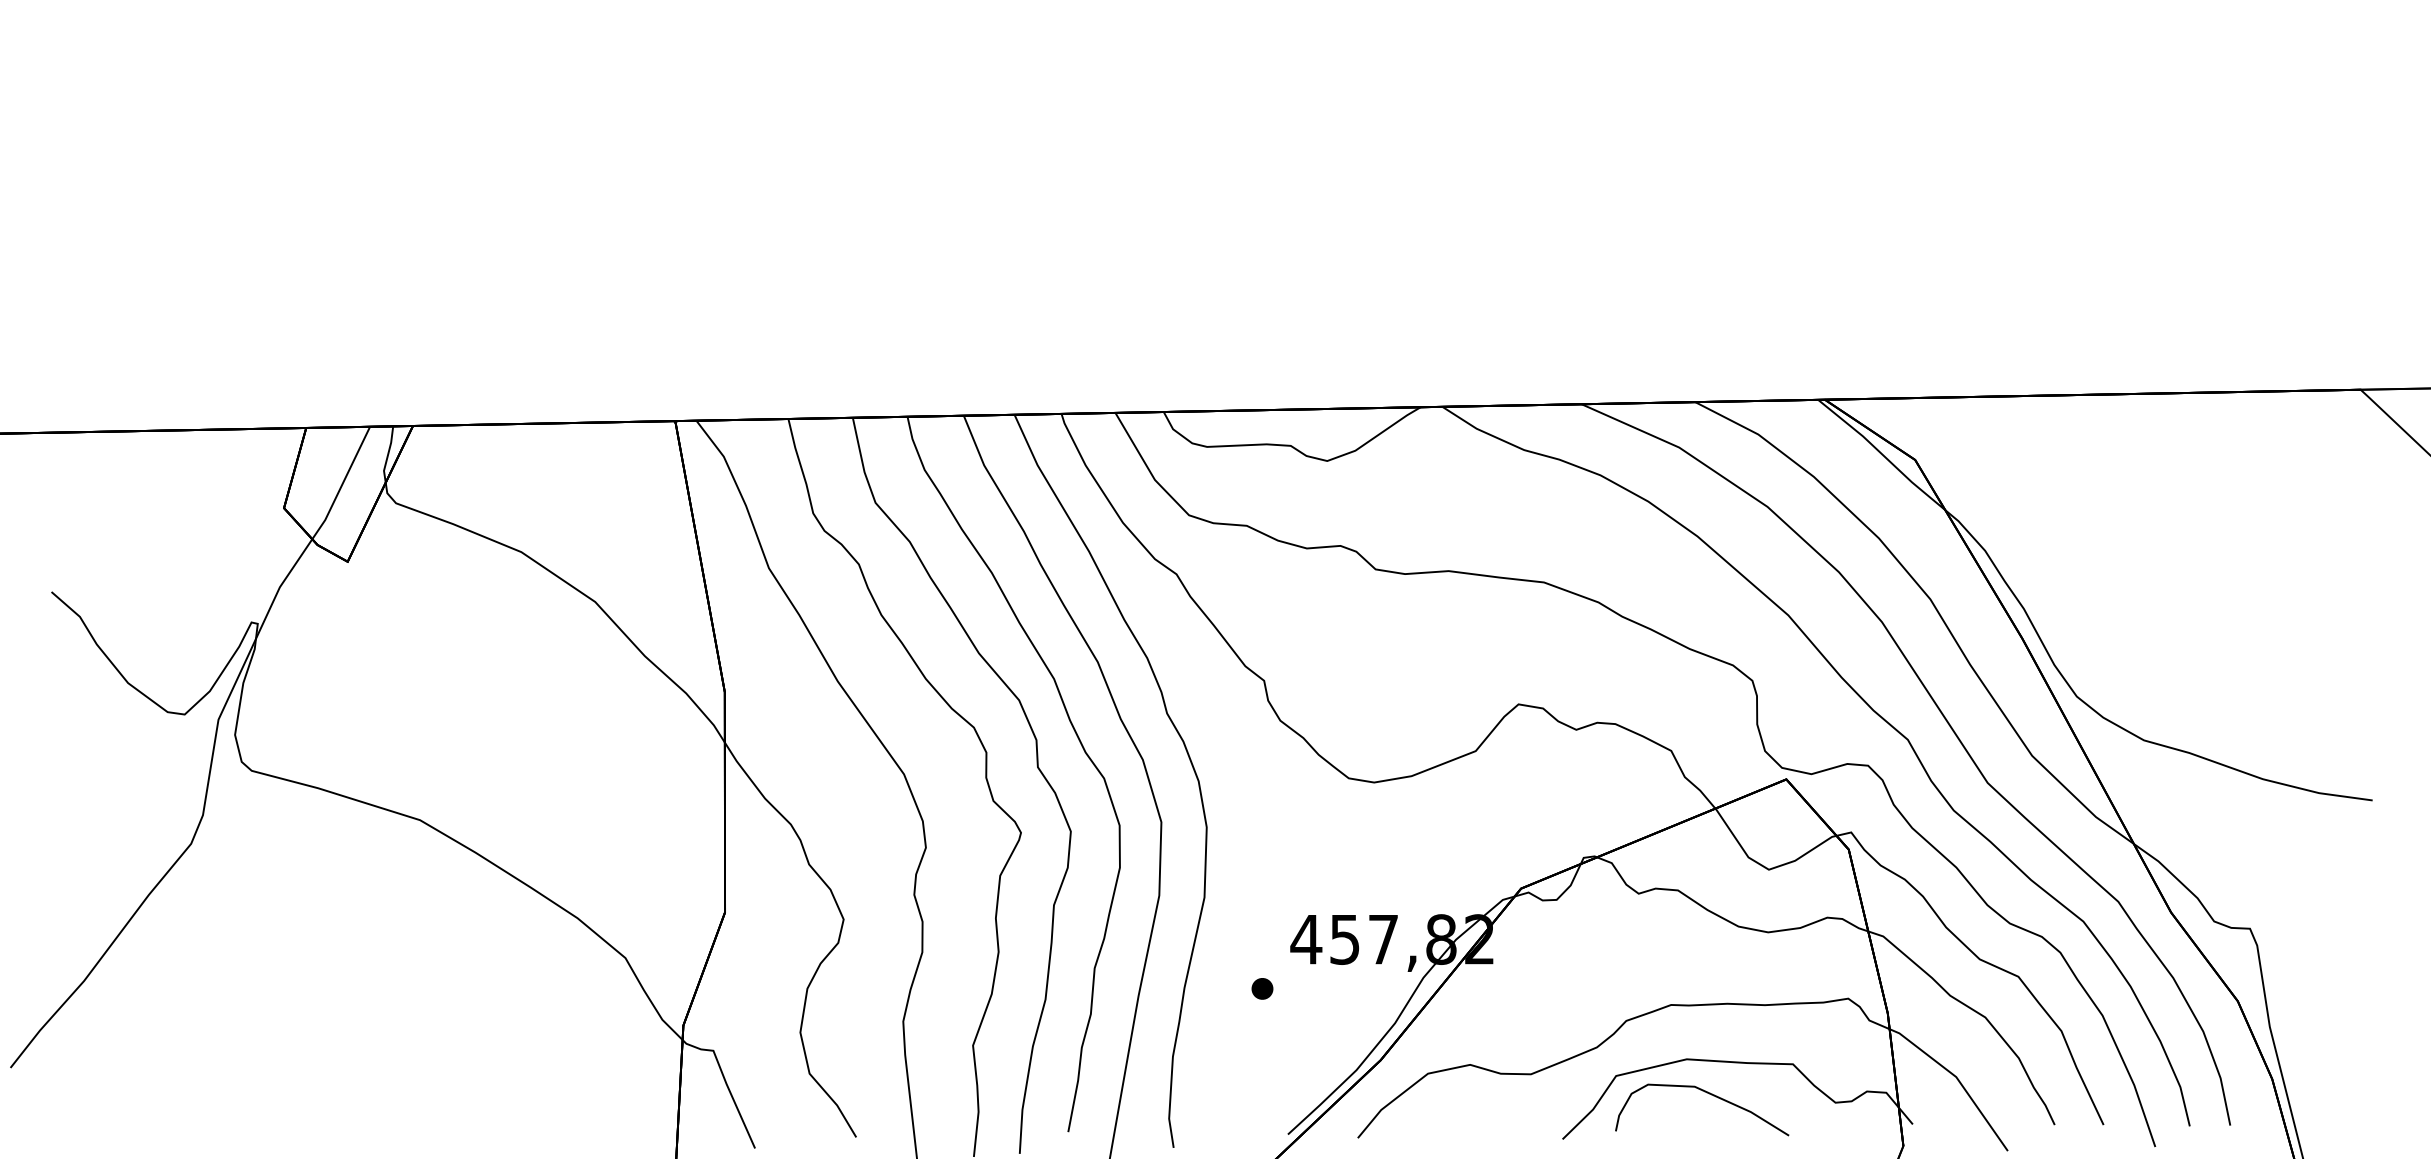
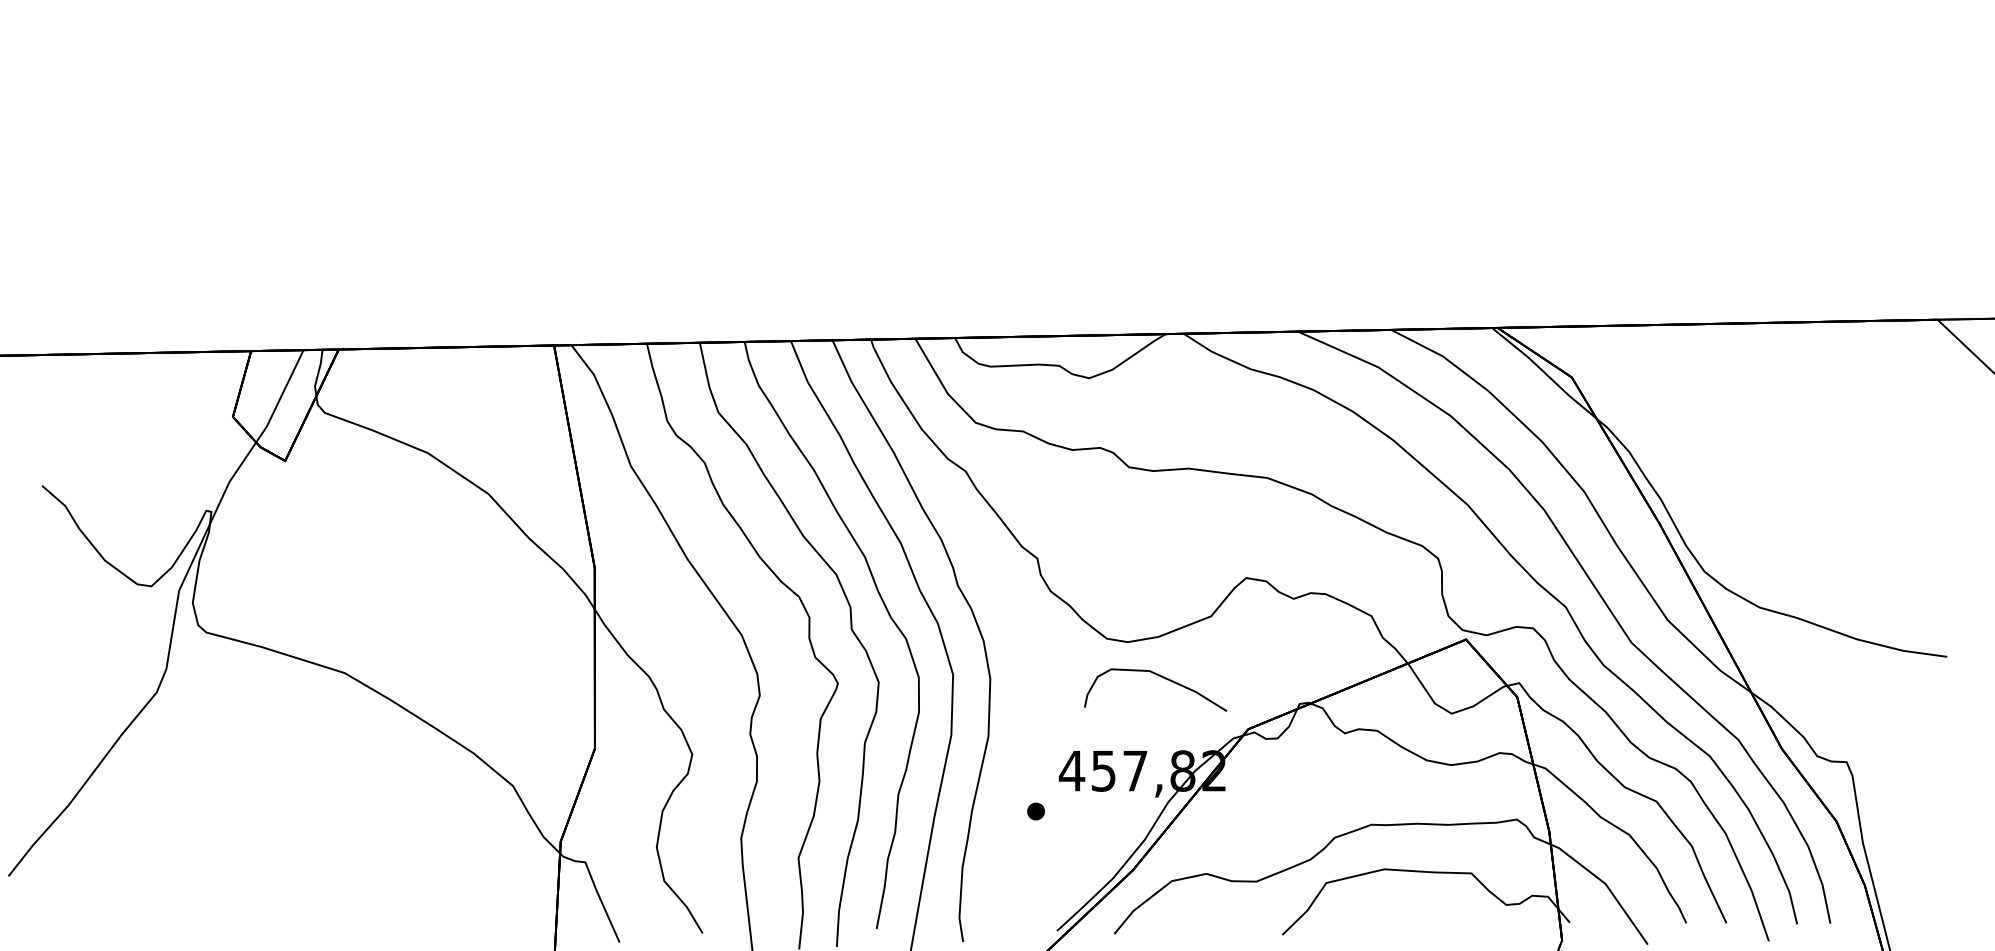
curve: (1709, 1094) -> (1161, 677), moved

